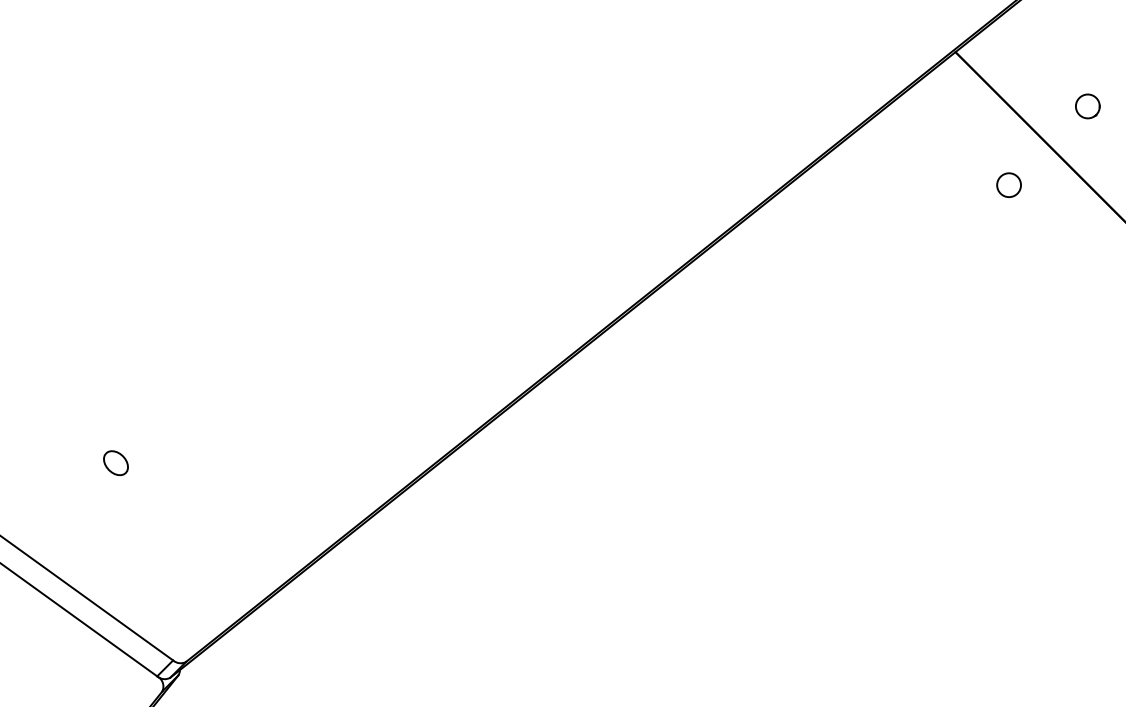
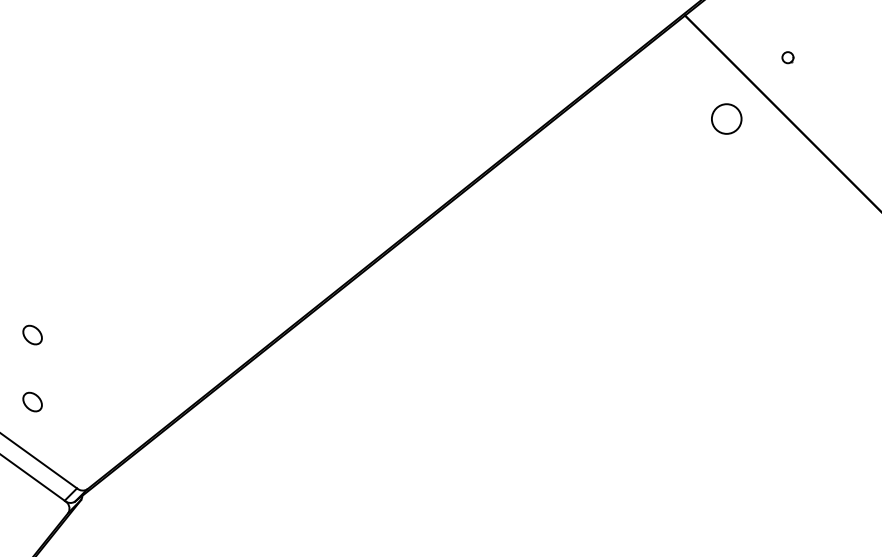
part: (1087, 106) -> (787, 57), size x0.6
circle: (1008, 184) -> (726, 118), size x1.6
part: (115, 548) -> (32, 401), added

